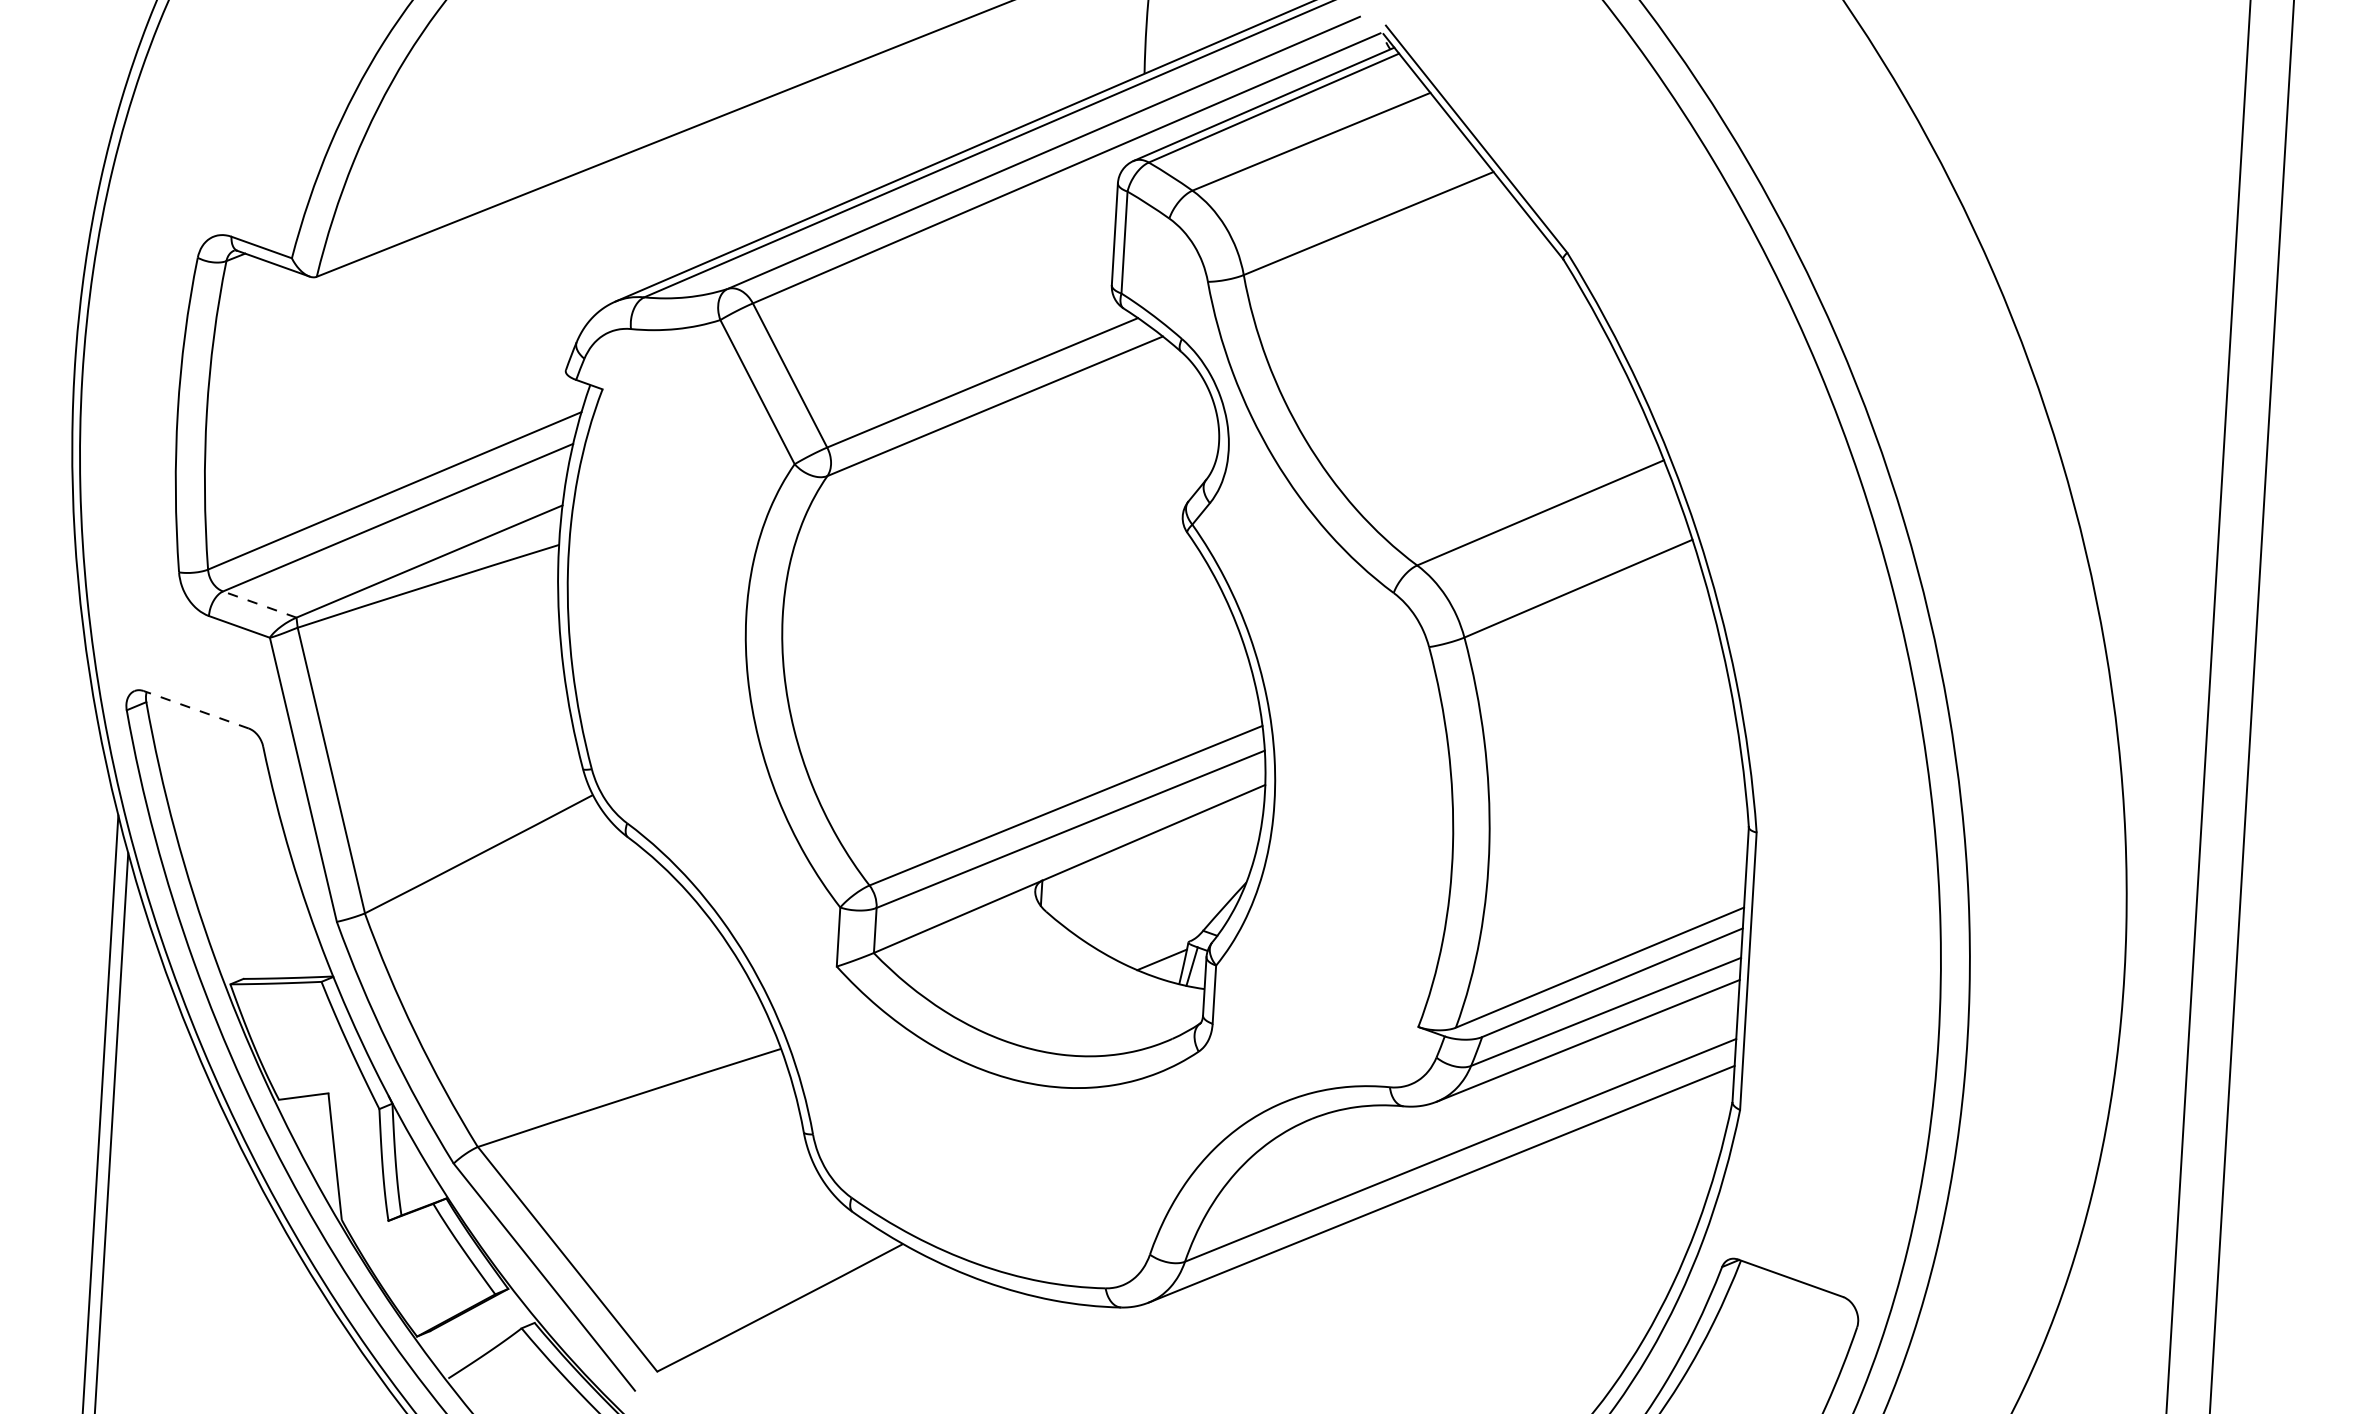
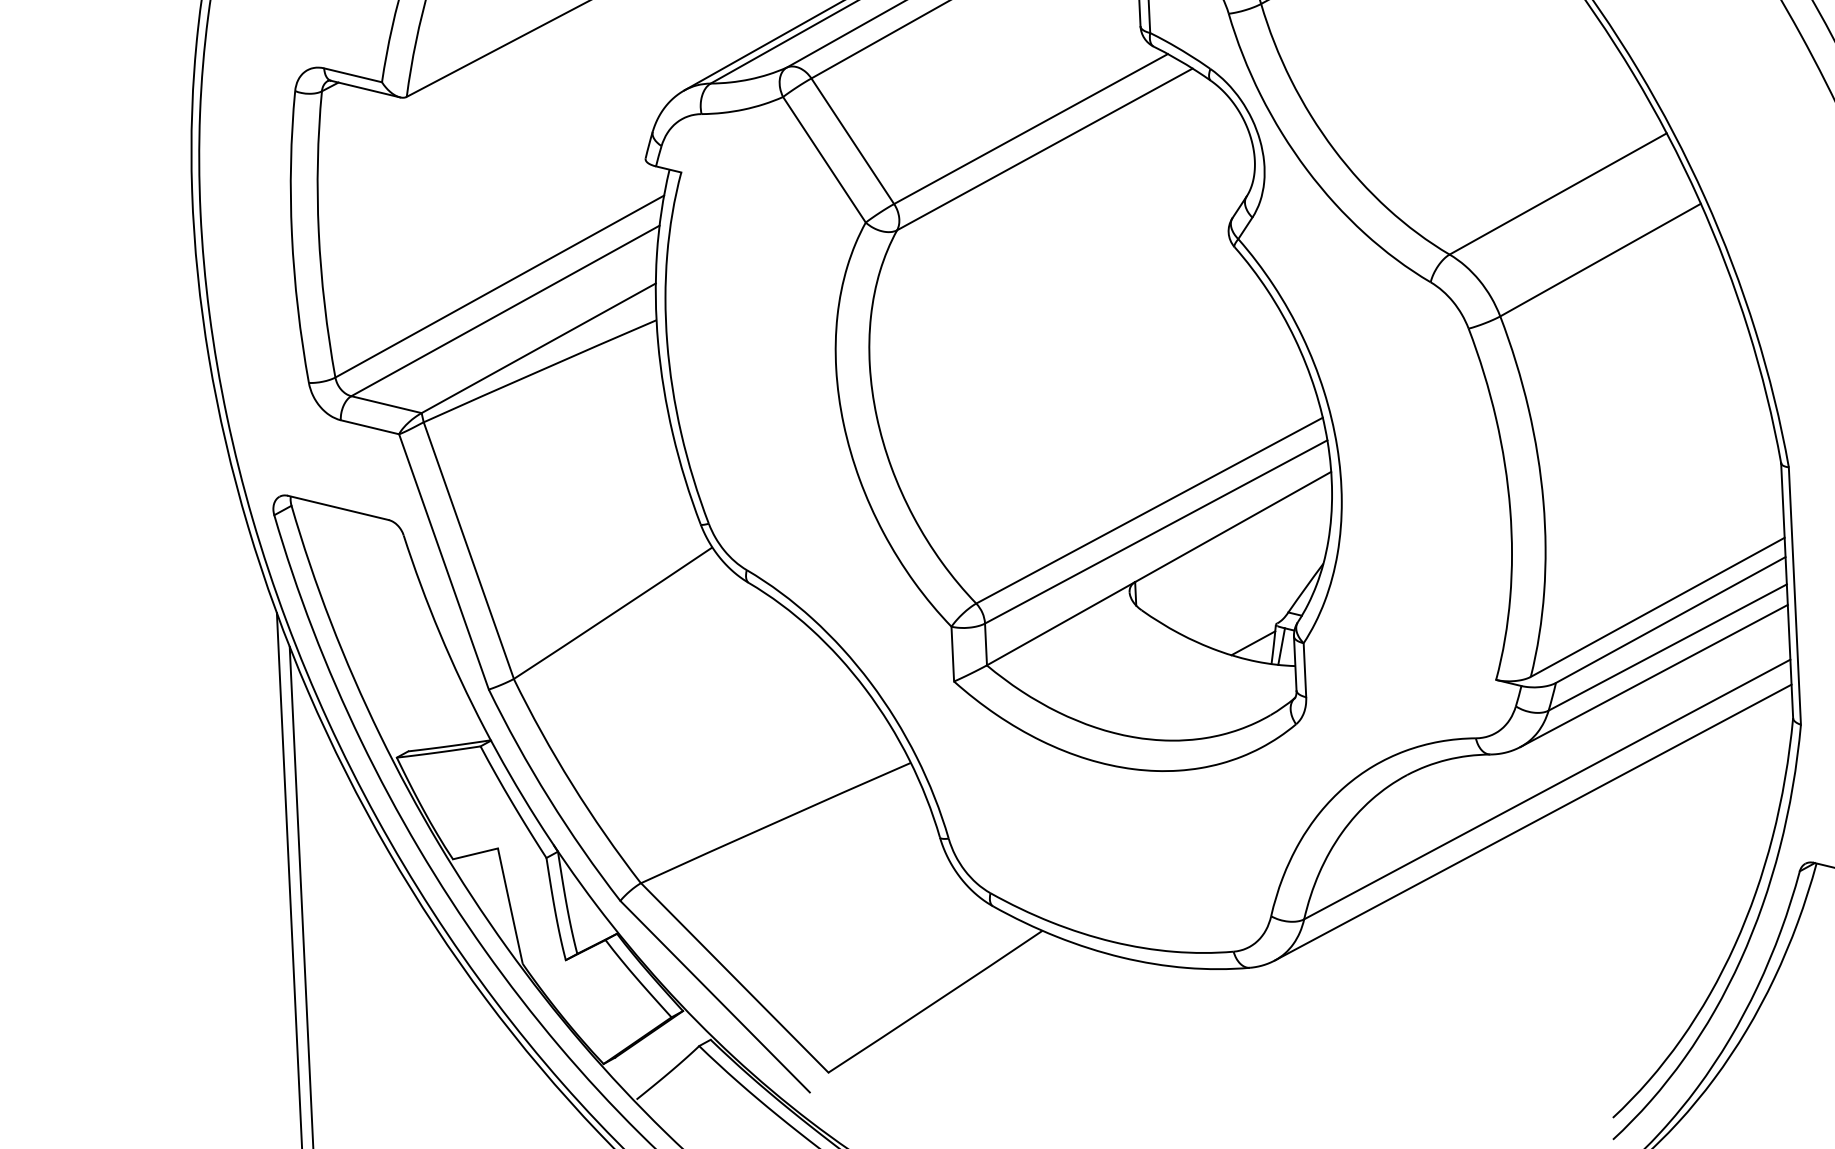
line: (259, 604) -> (386, 404), dashed -> solid
line: (196, 709) -> (338, 507), dashed -> solid

